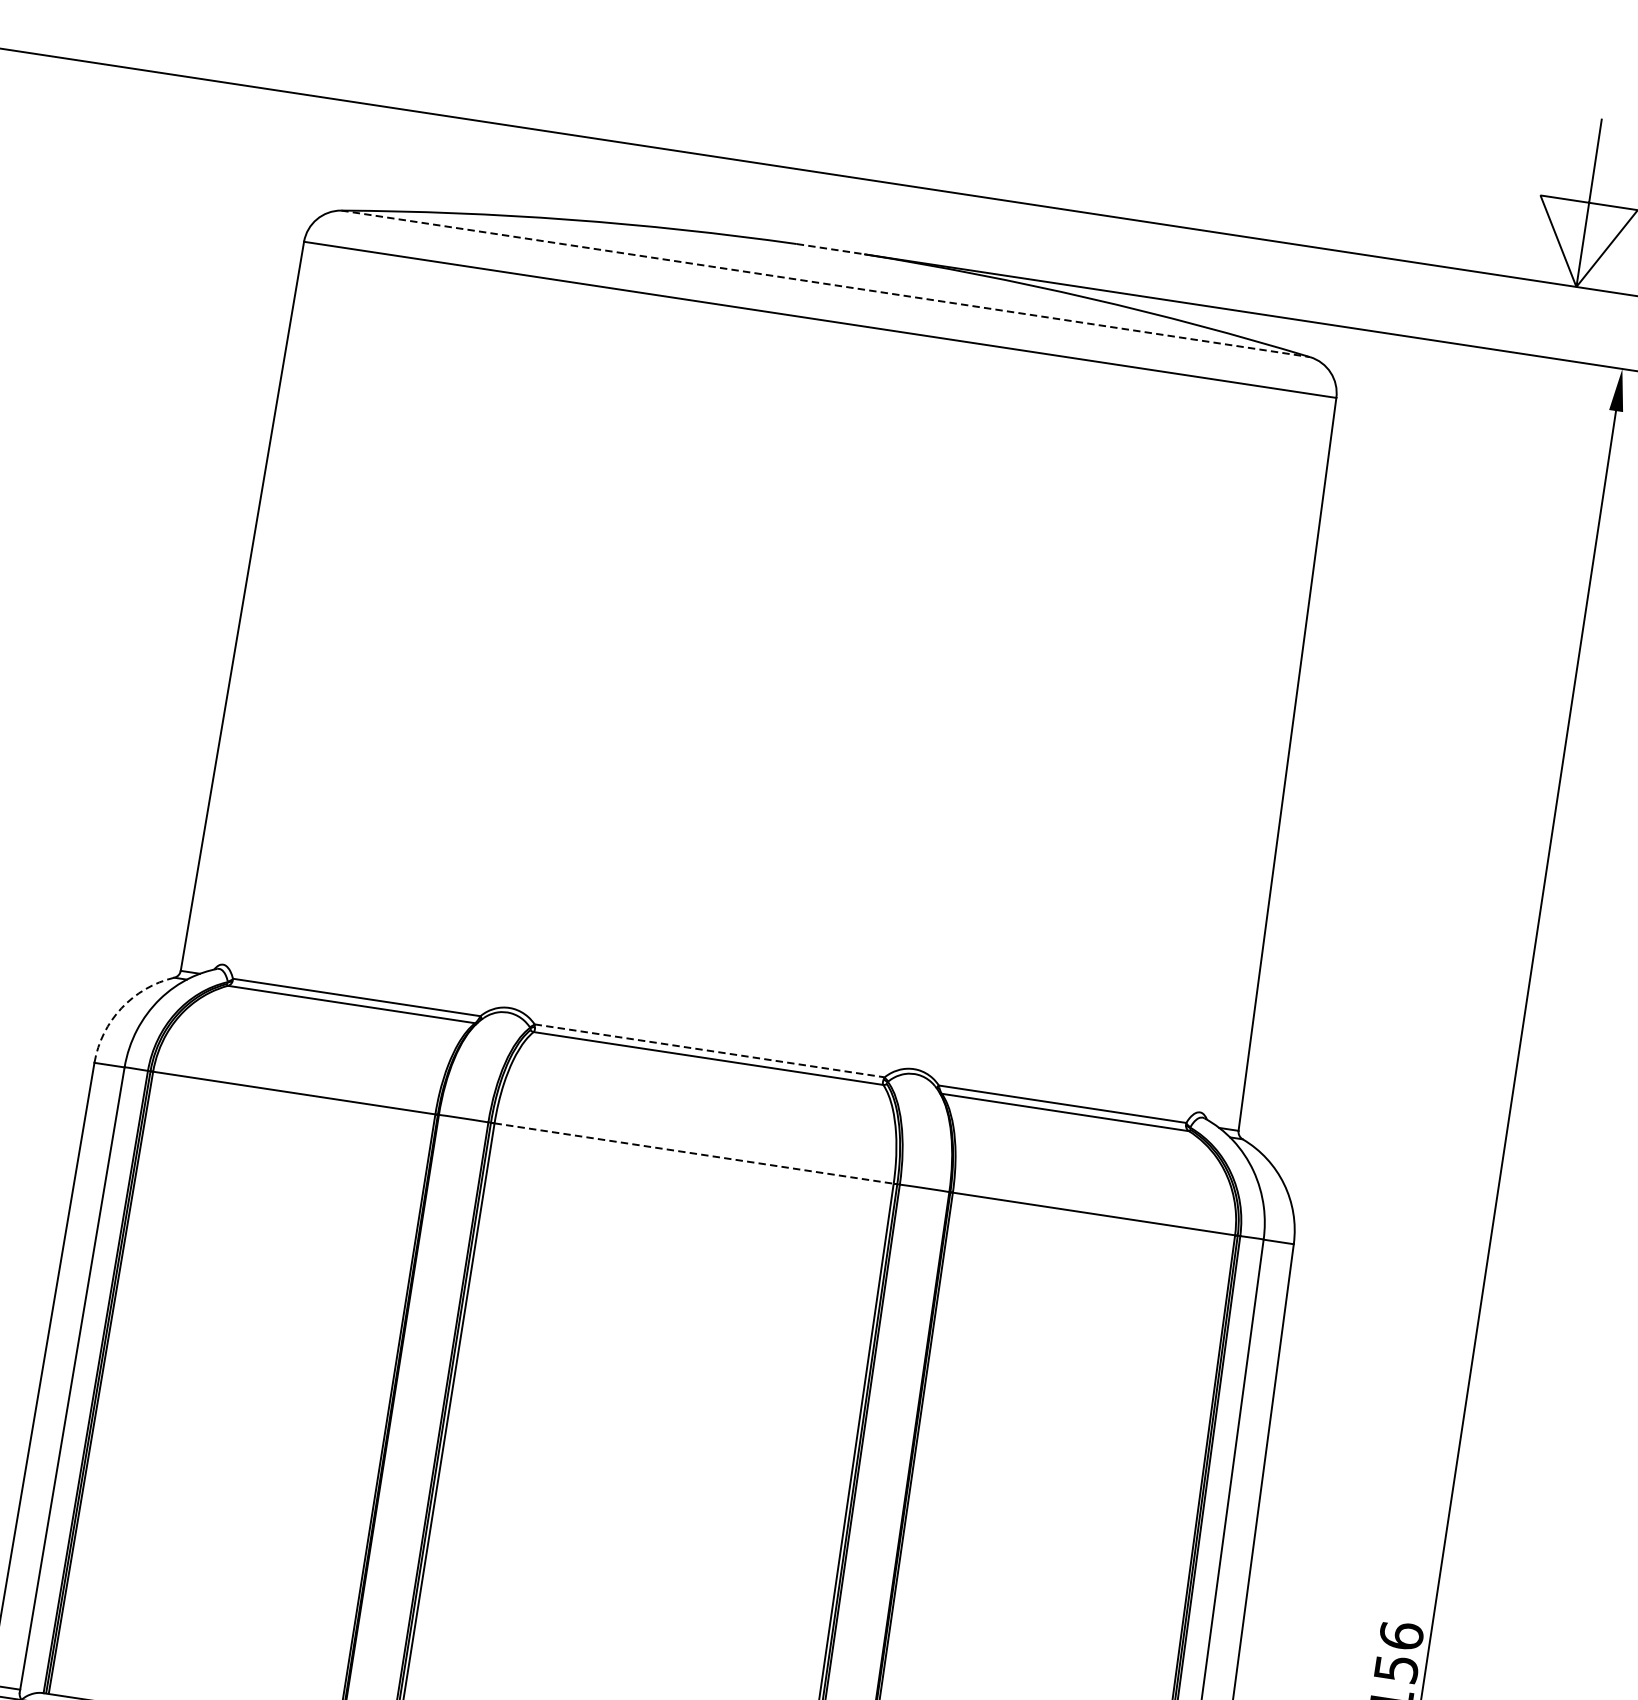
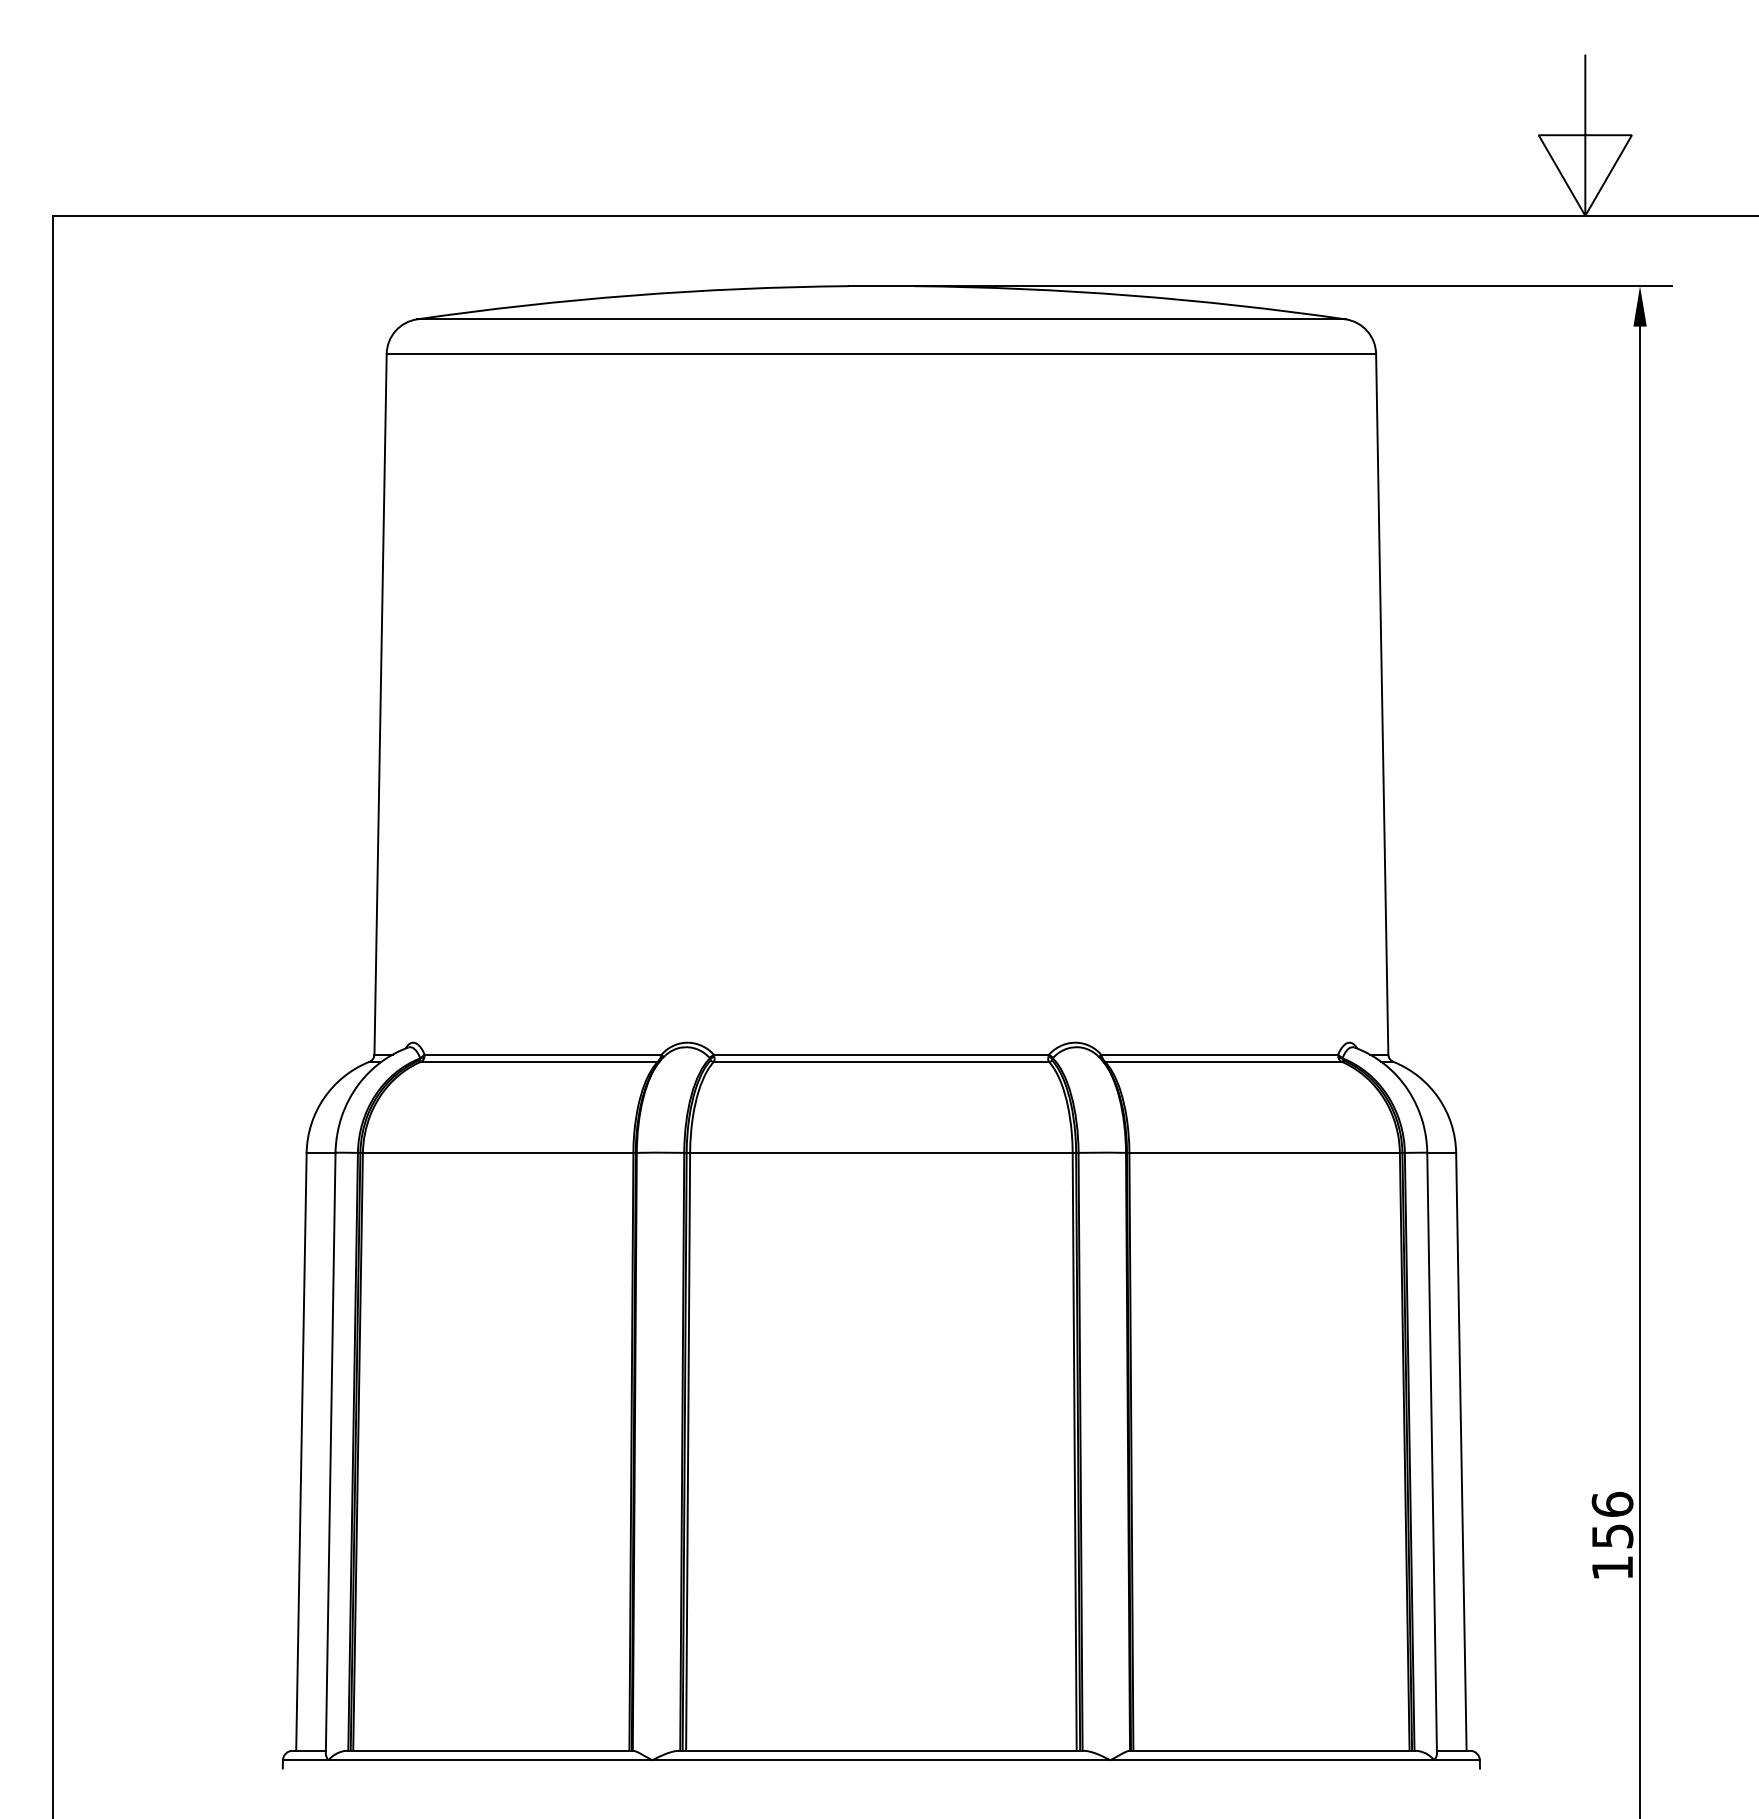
line: (830, 249) -> (881, 286), dashed -> solid
line: (825, 284) -> (881, 319), dashed -> solid
arc: (121, 1007) -> (324, 1097), dashed -> solid
line: (709, 1050) -> (881, 1054), dashed -> solid
line: (694, 1153) -> (881, 1152), dashed -> solid

